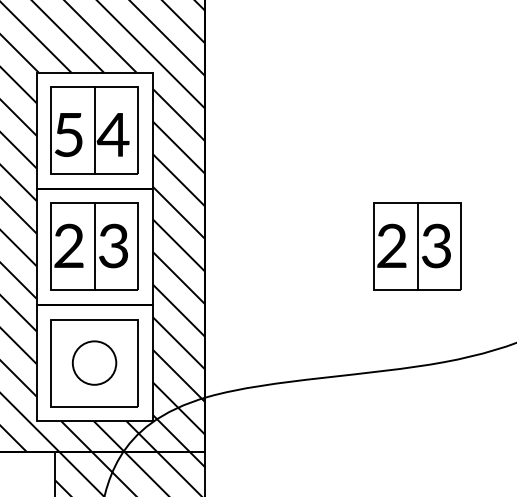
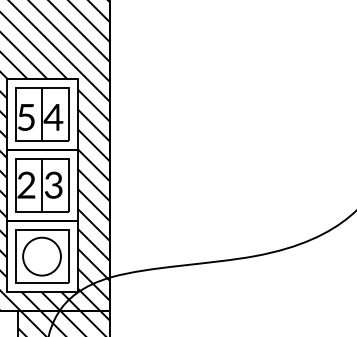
part: (418, 246) -> (239, 185), removed
circle: (93, 362) -> (41, 256), size x1.43

